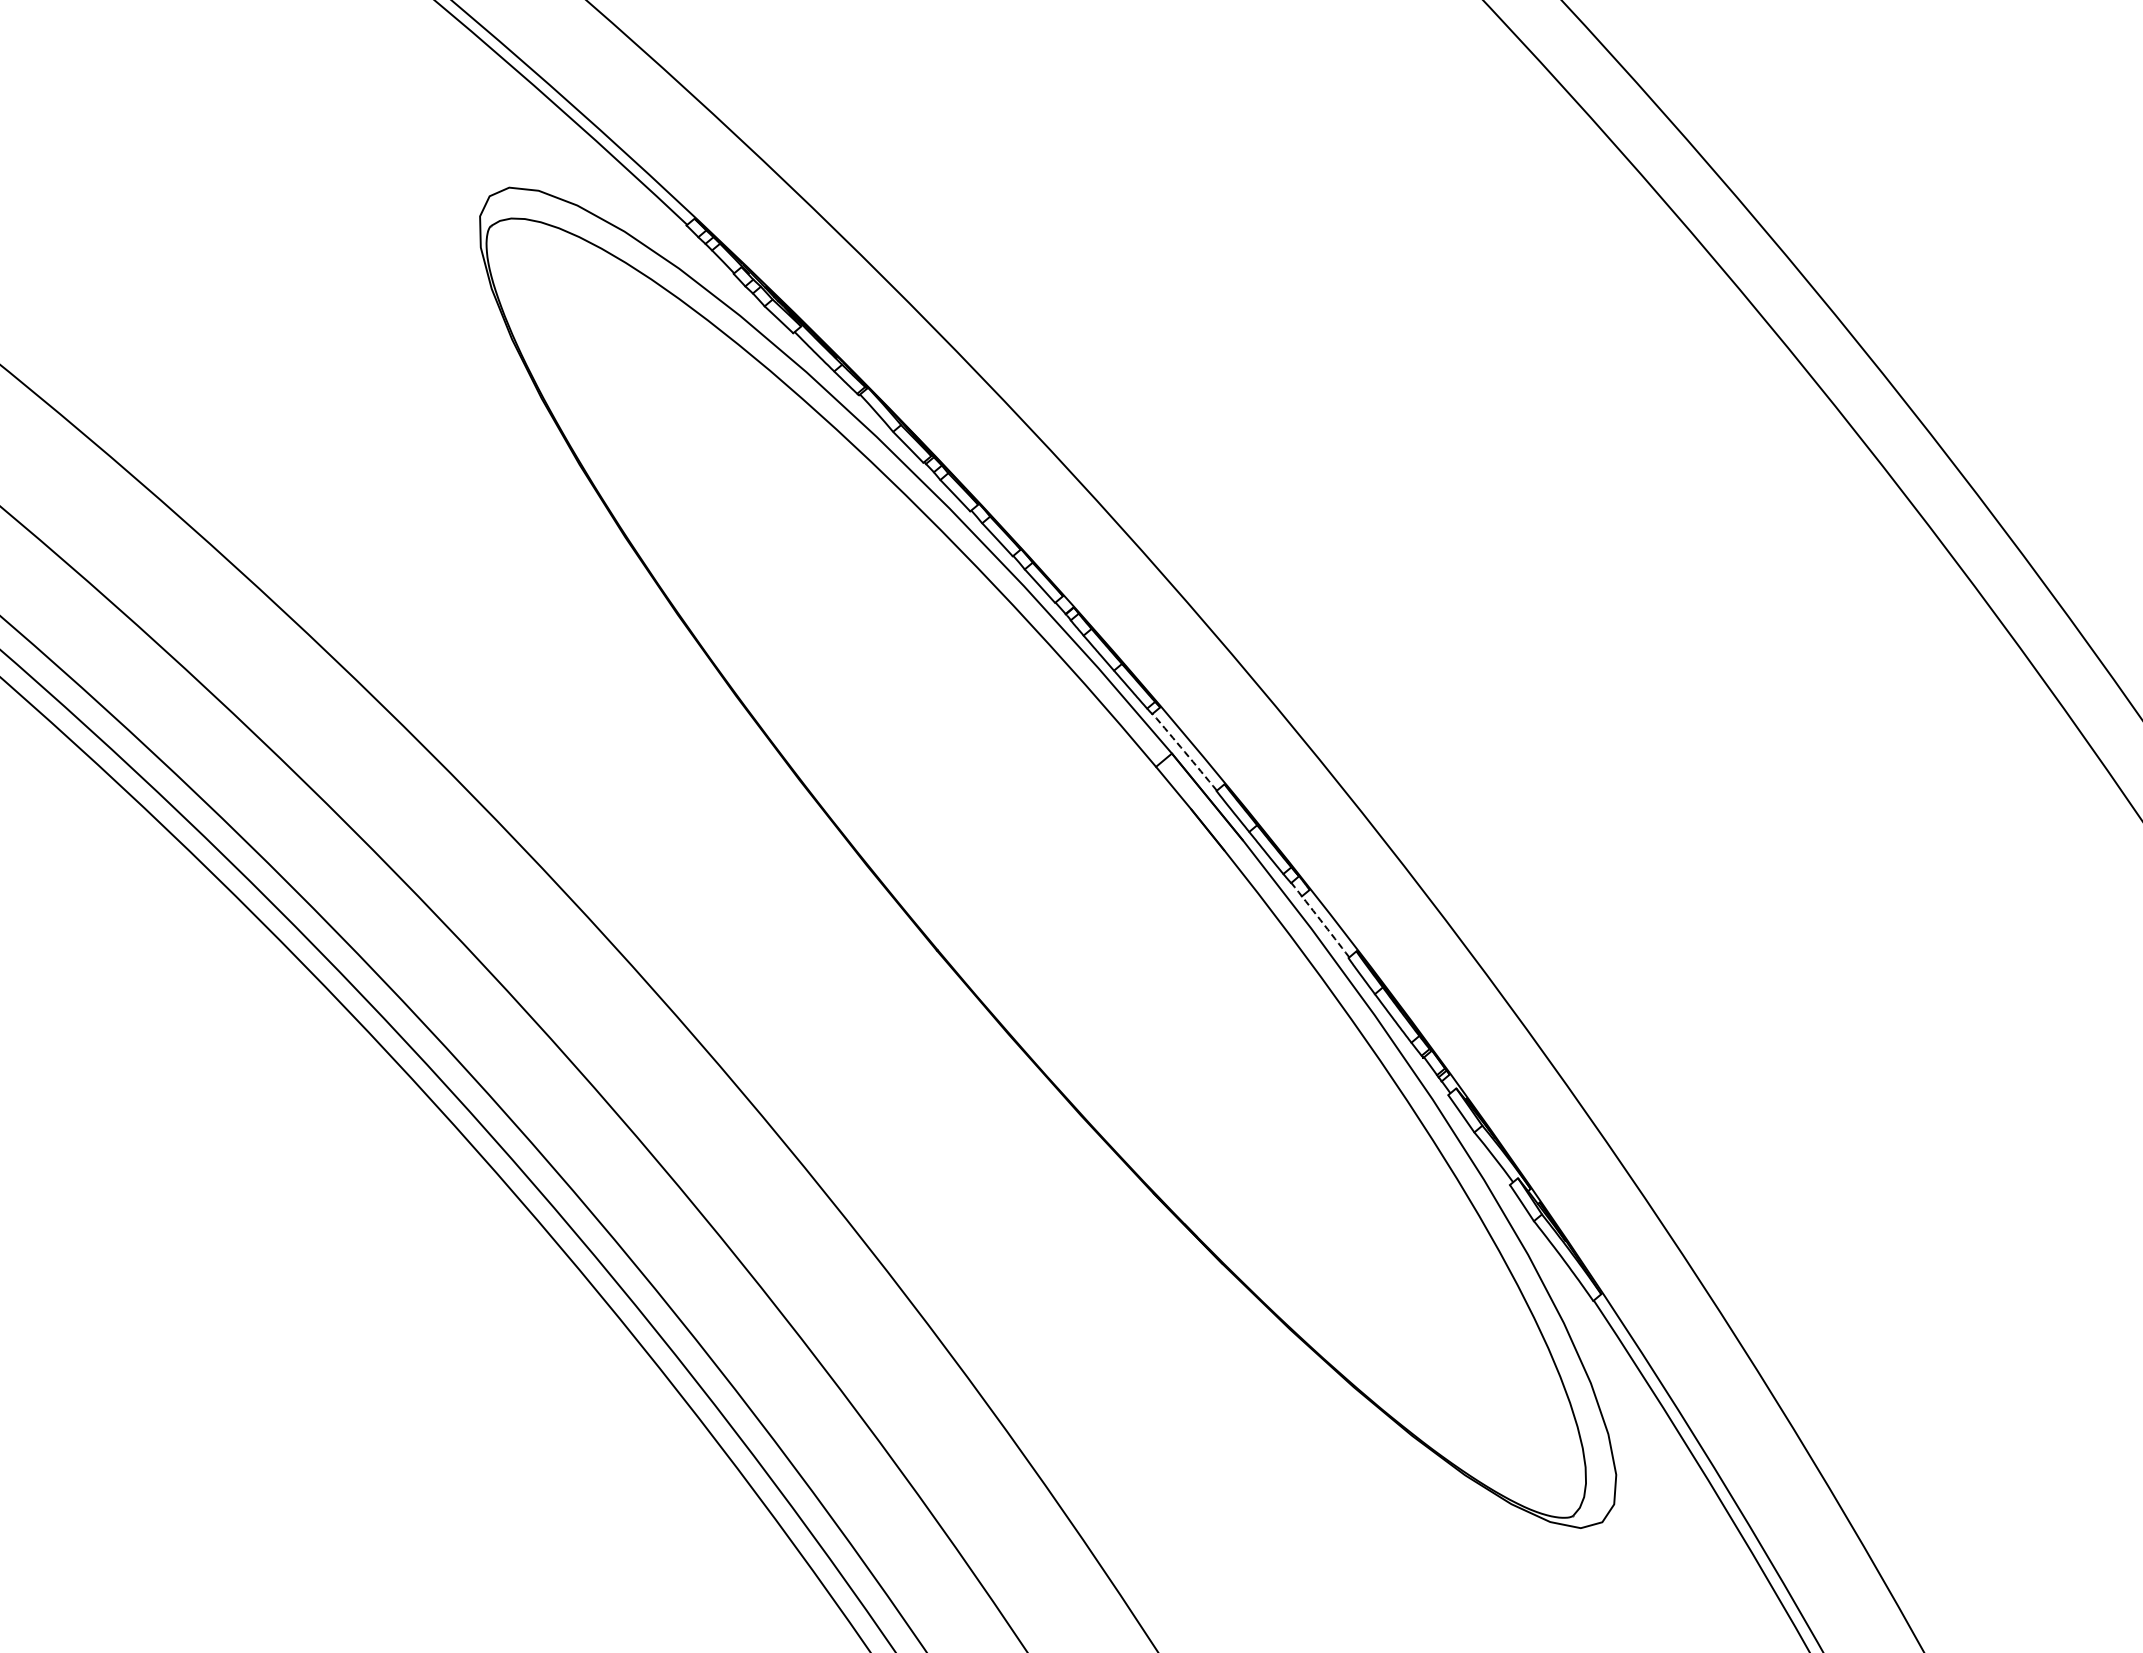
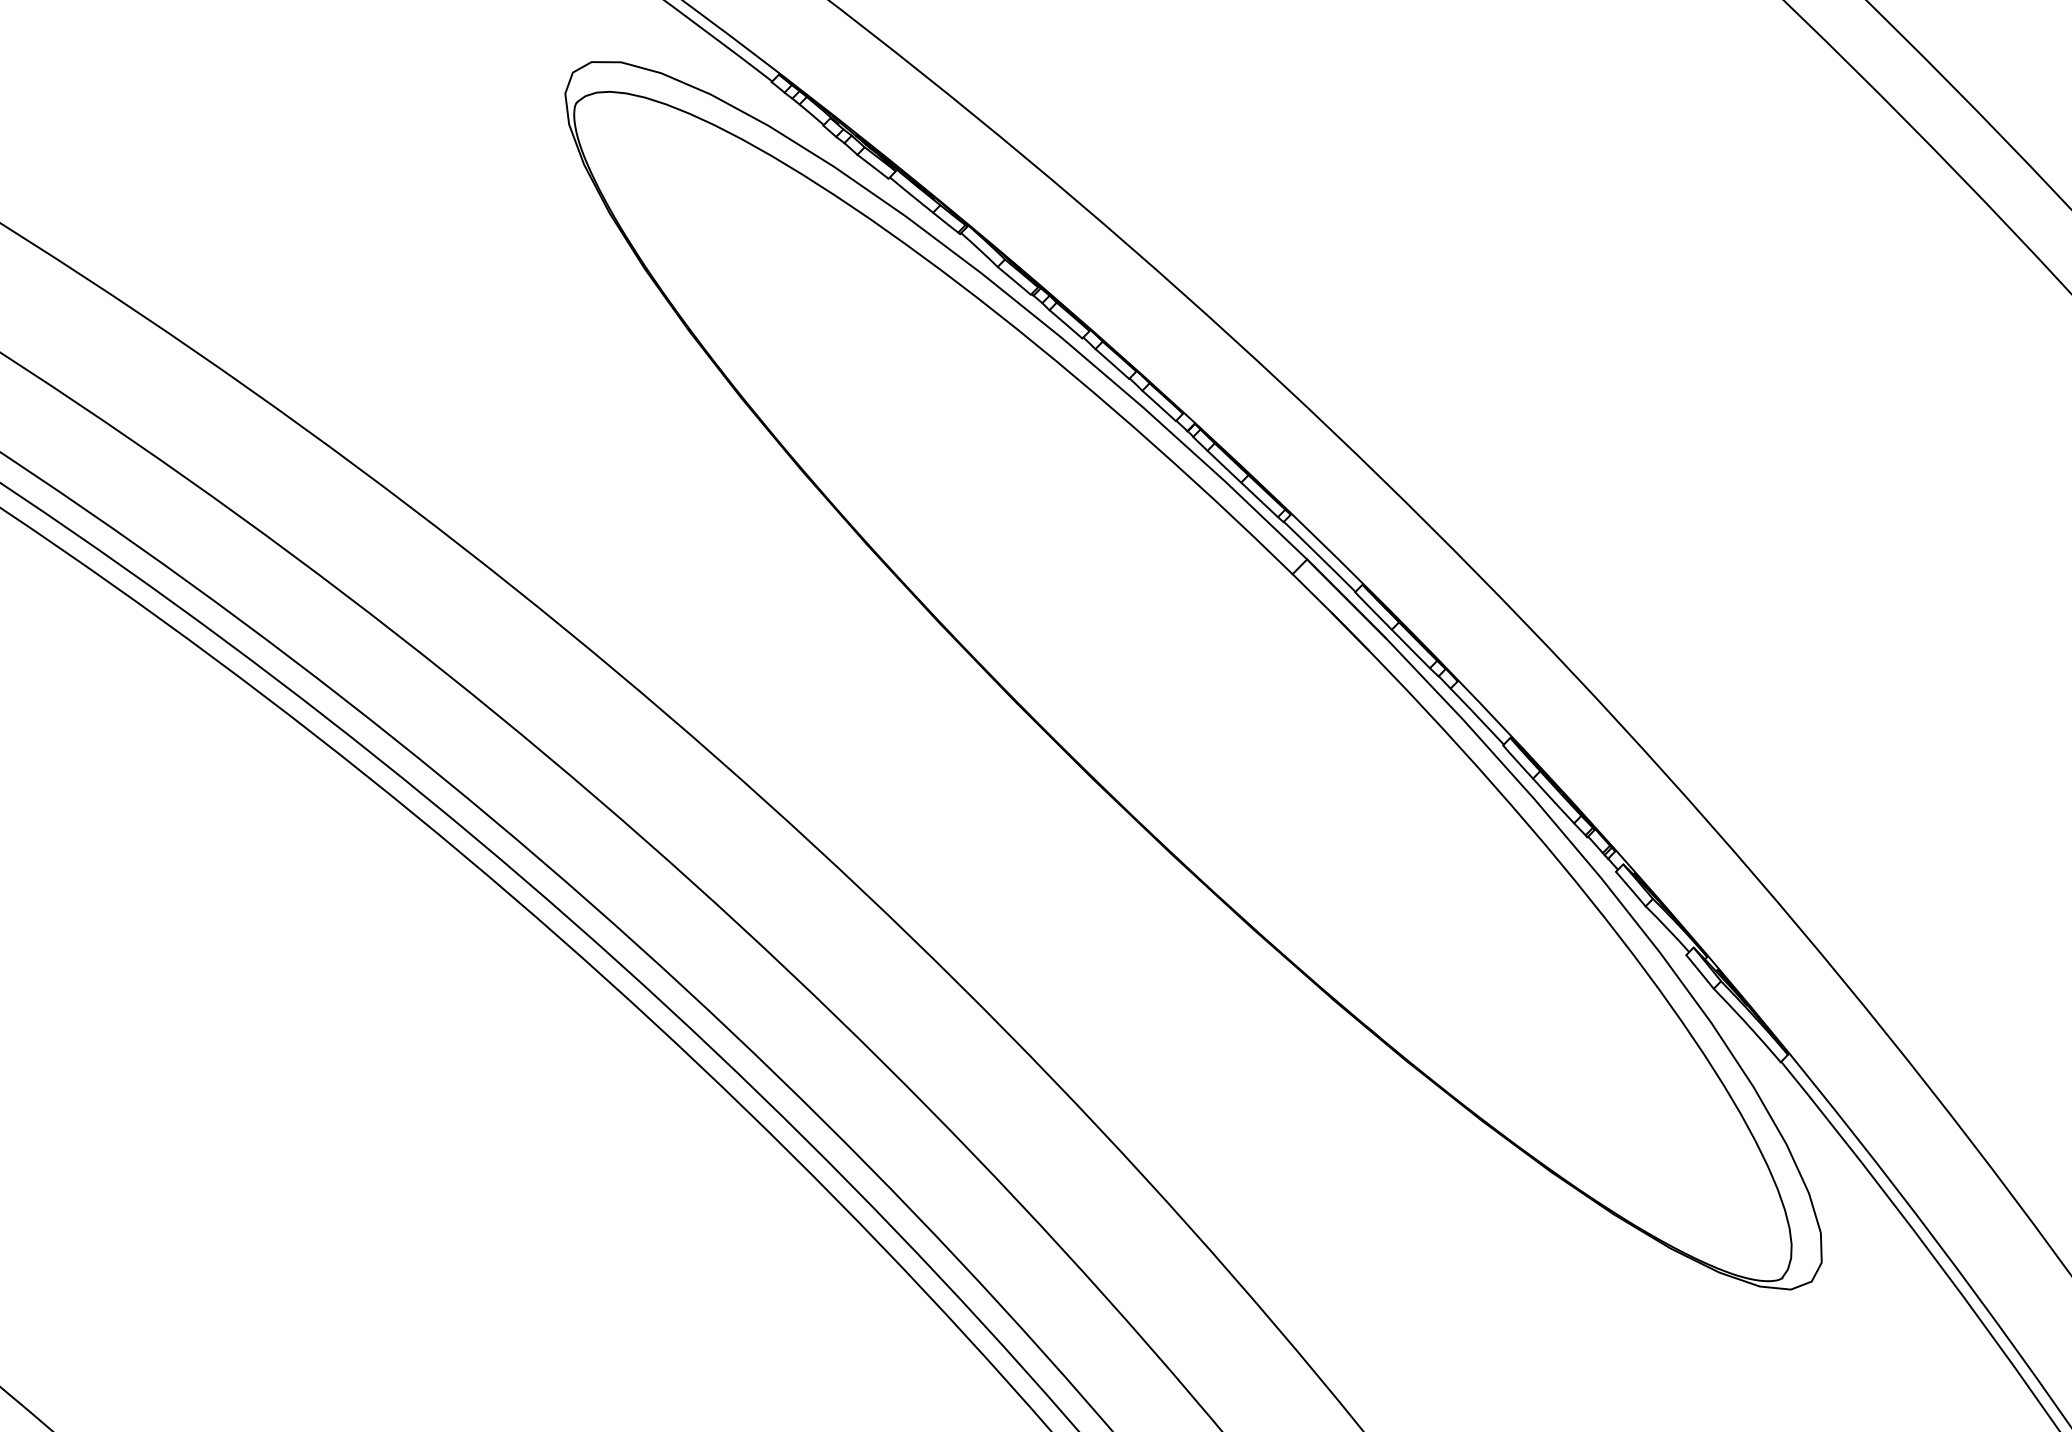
arc: (1184, 752) -> (1319, 557), dashed -> solid
arc: (1320, 920) -> (1471, 710), dashed -> solid

